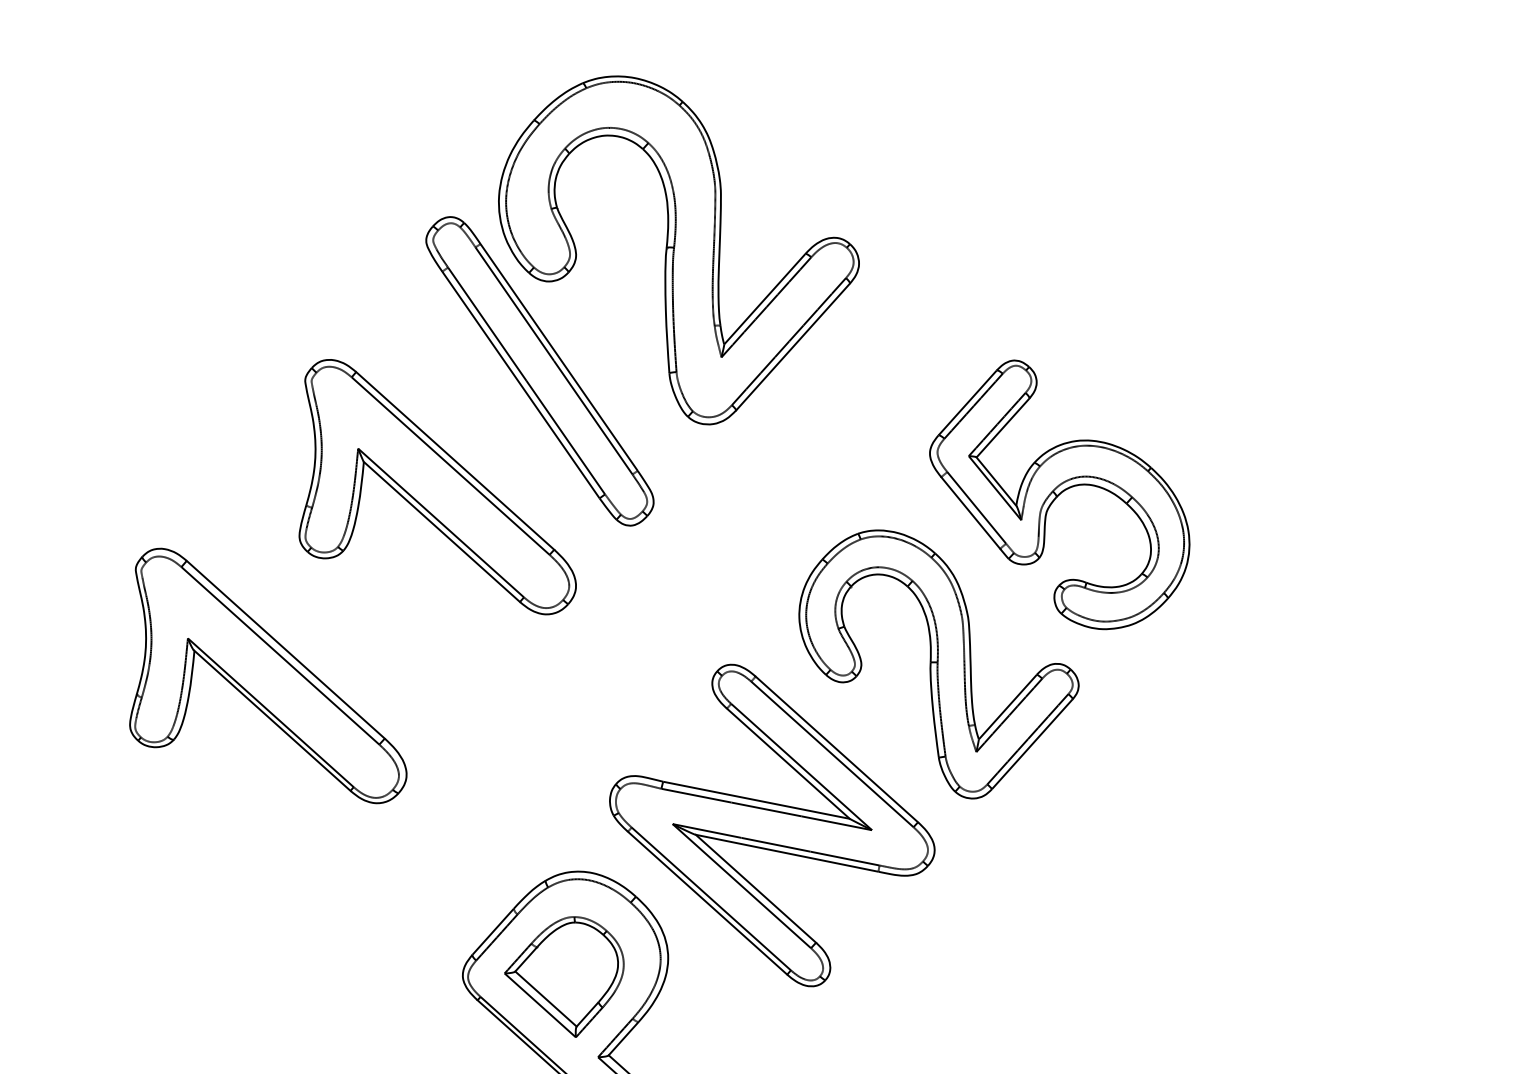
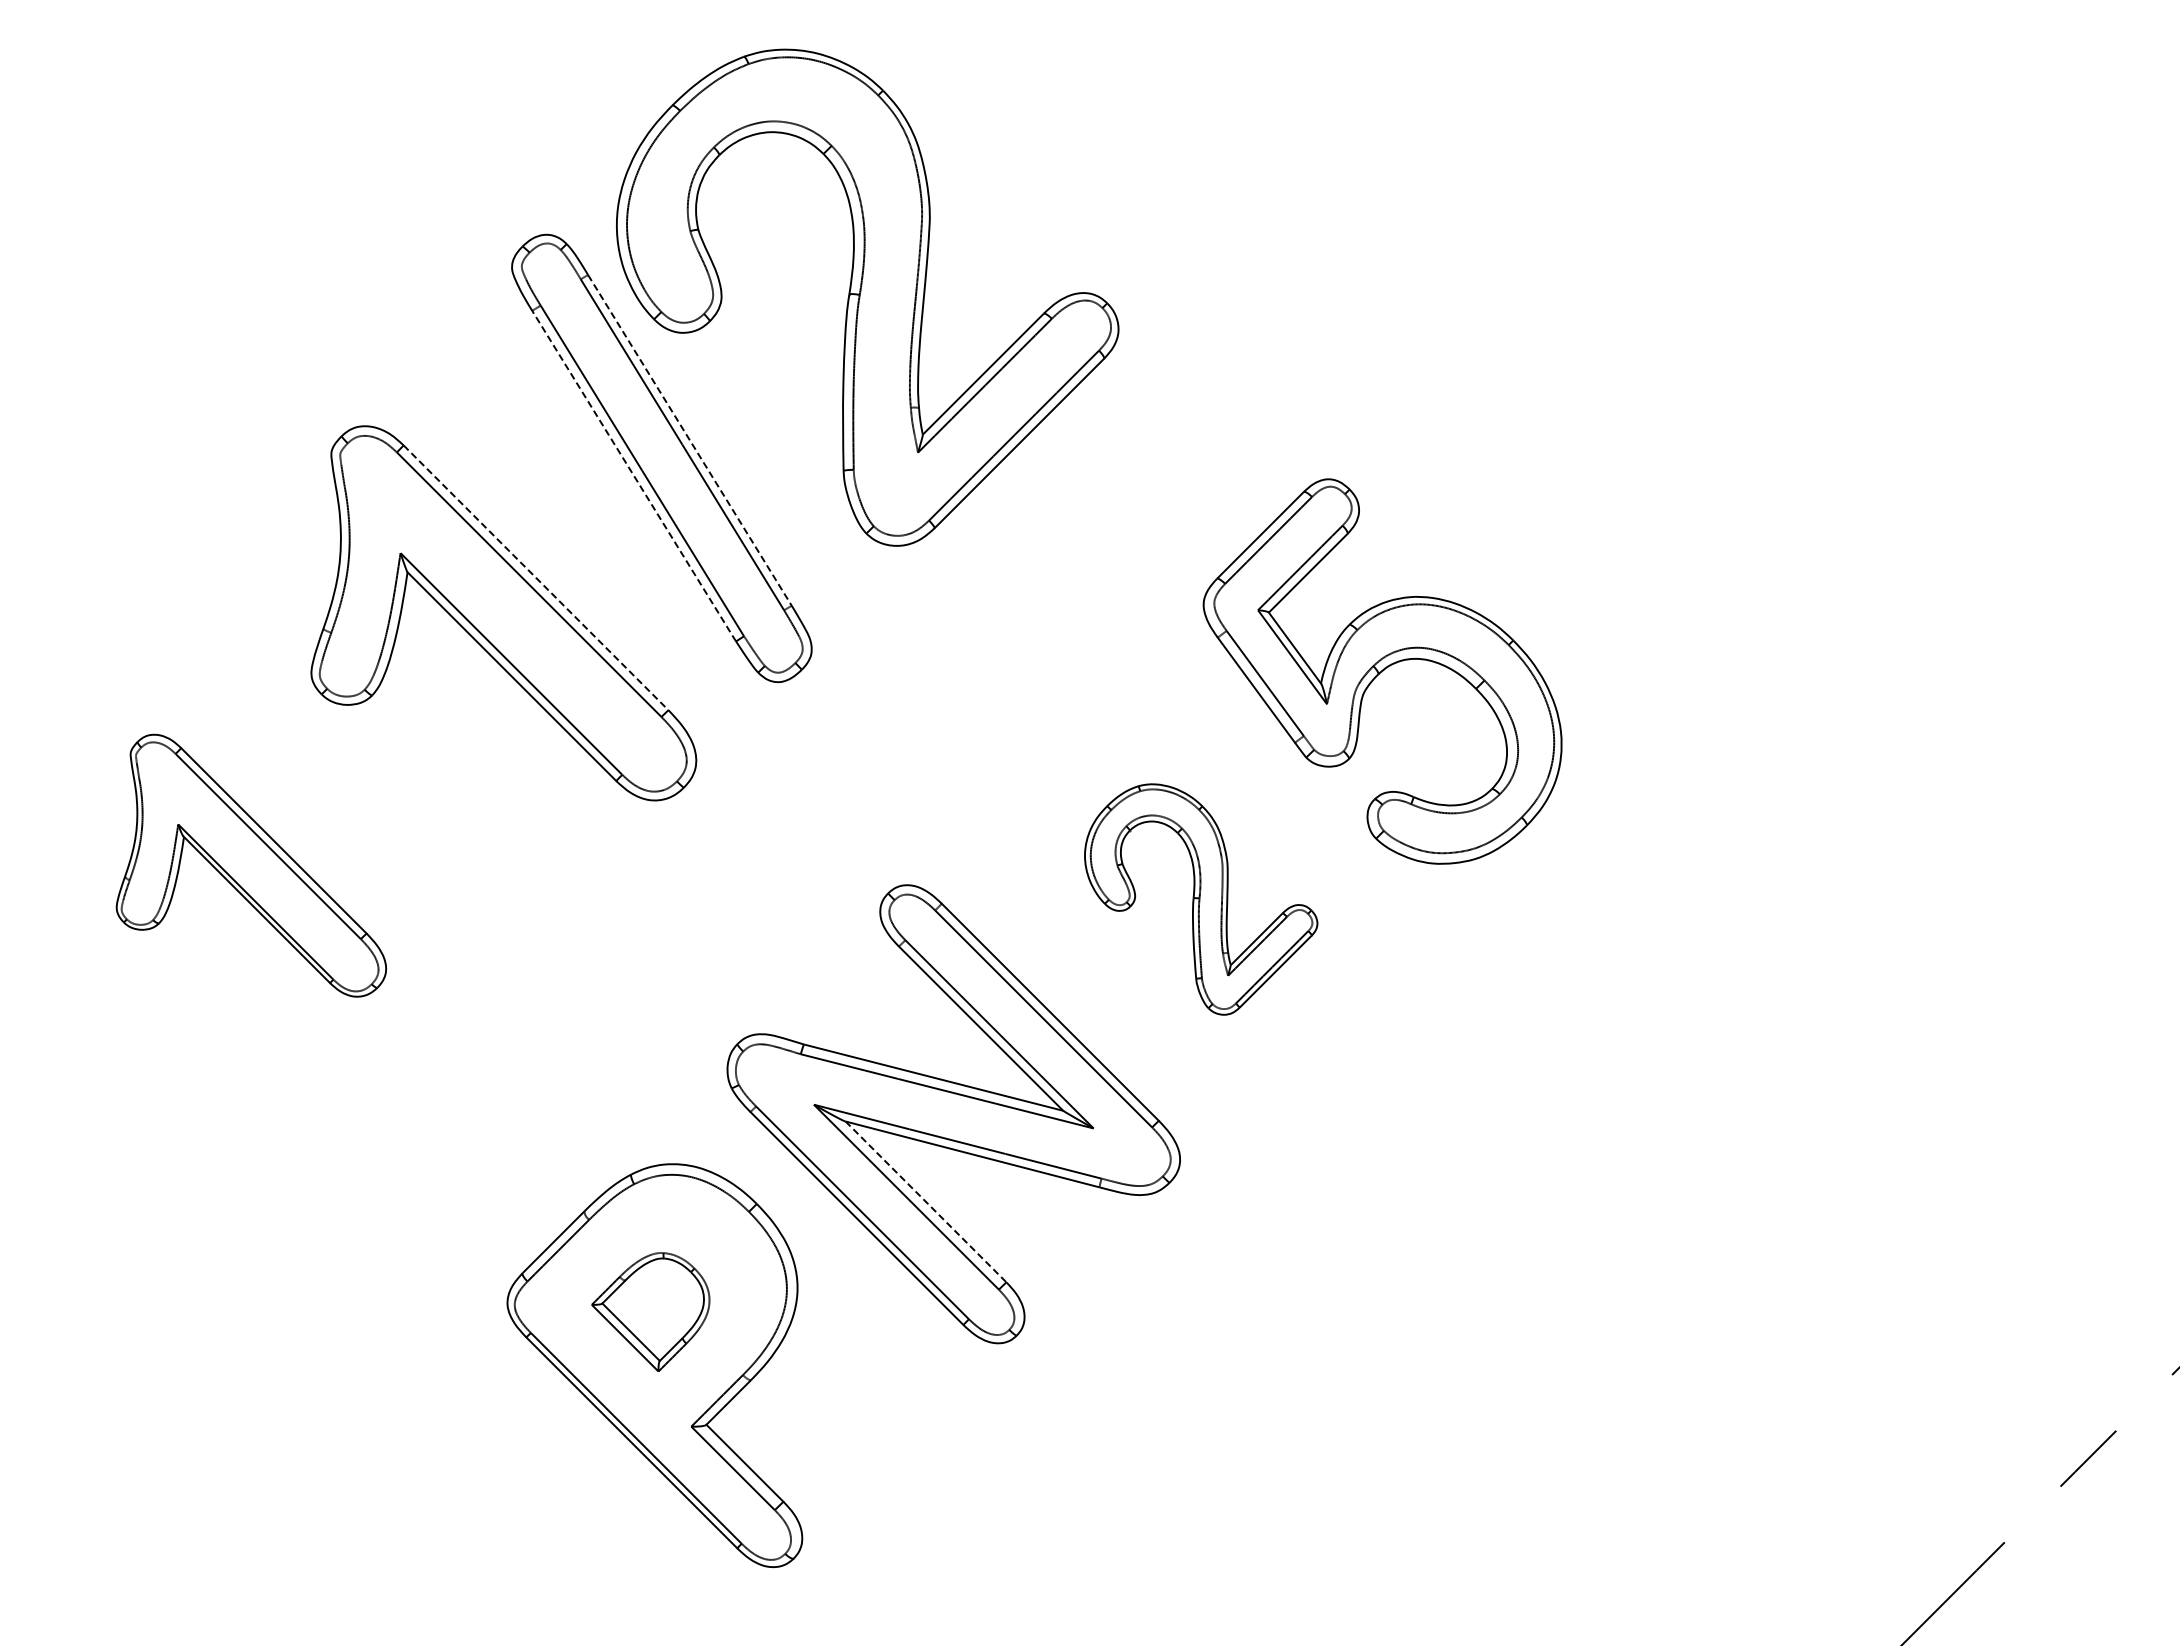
line: (558, 357) -> (689, 440), solid -> dashed
line: (521, 385) -> (634, 476), solid -> dashed
line: (455, 461) -> (536, 578), solid -> dashed
part: (939, 663) -> (1200, 899), size x0.6
part: (264, 675) -> (251, 865), size x0.7
line: (756, 888) -> (926, 1201), solid -> dashed
part: (564, 977) -> (650, 1311), size x0.7

